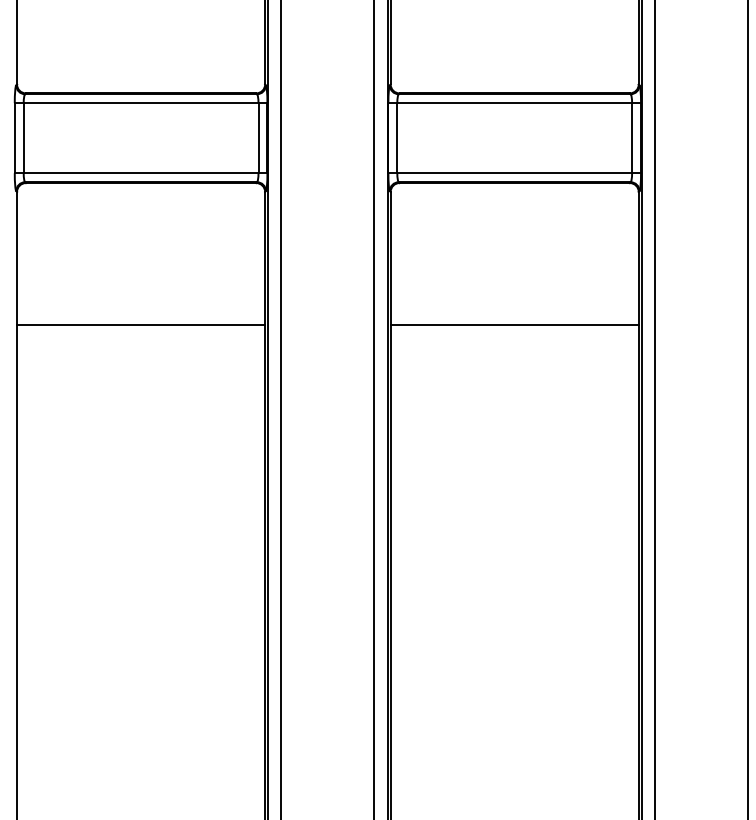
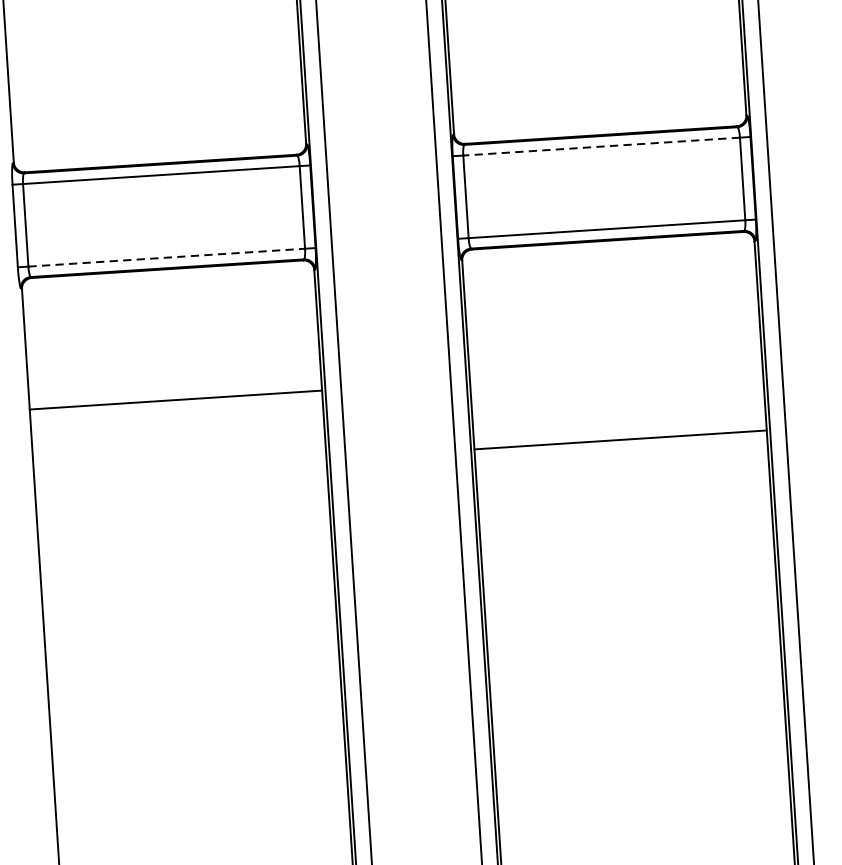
line: (514, 103) -> (601, 147), solid -> dashed
line: (141, 173) -> (167, 257), solid -> dashed
line: (141, 325) -> (176, 400), moved
line: (514, 325) -> (620, 440), moved

